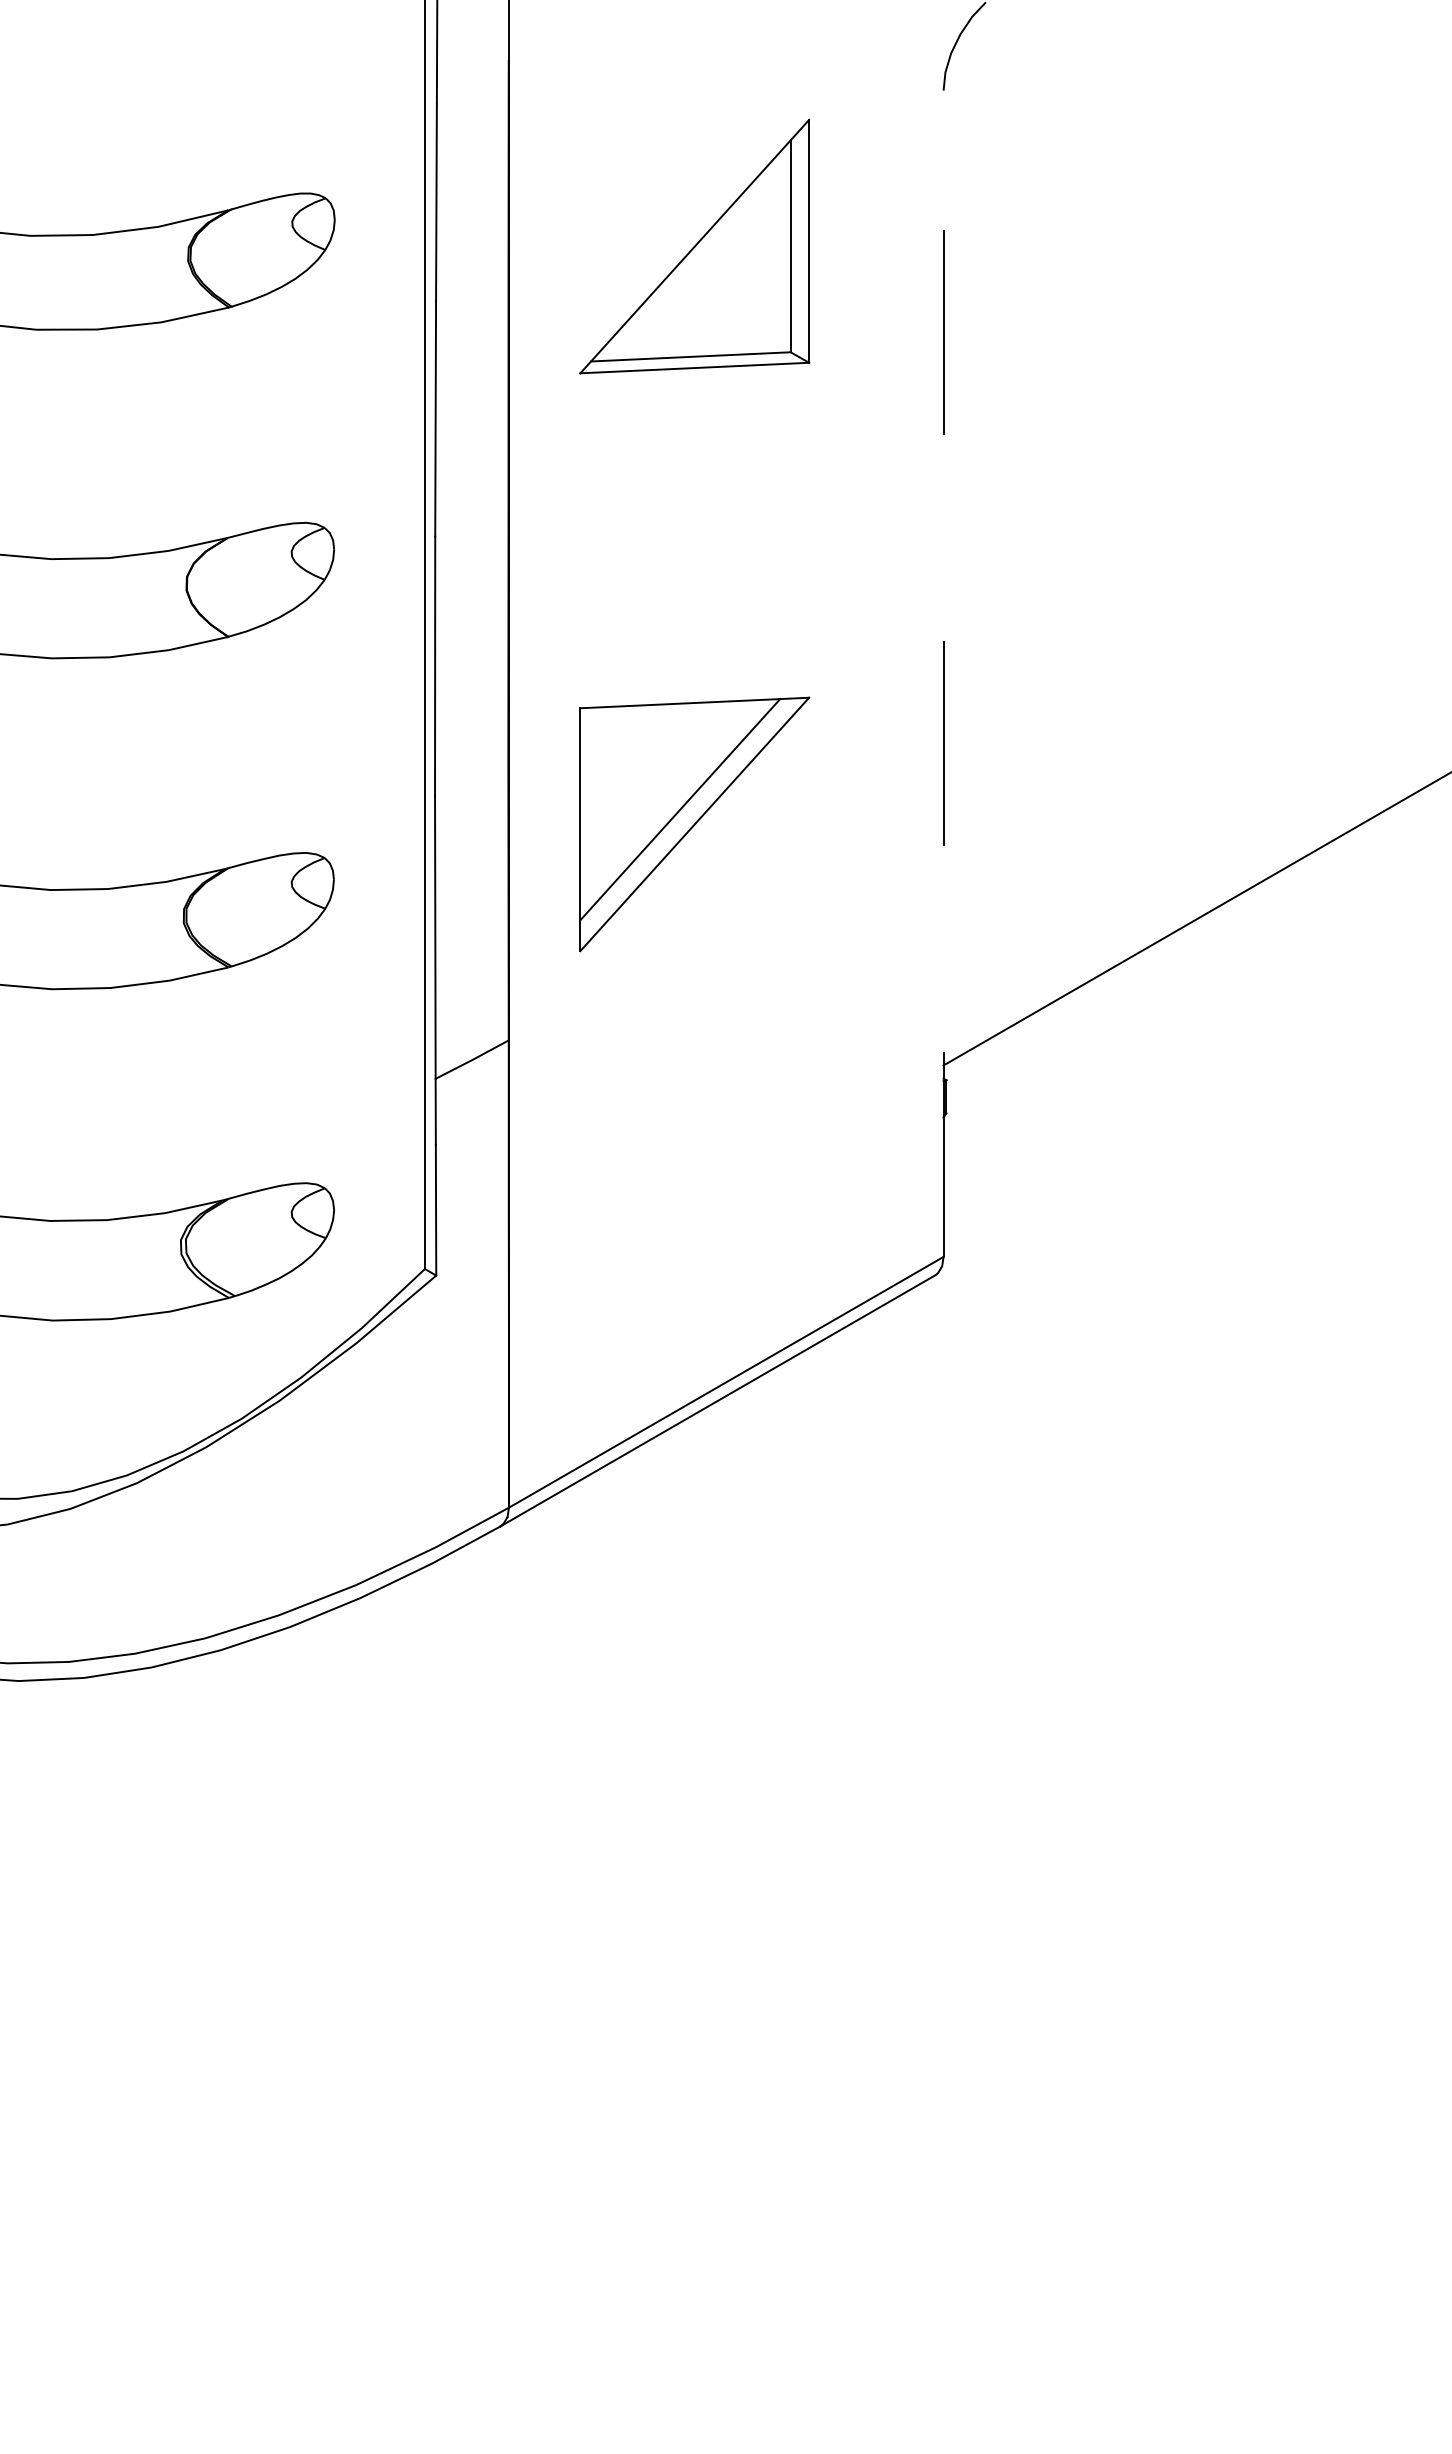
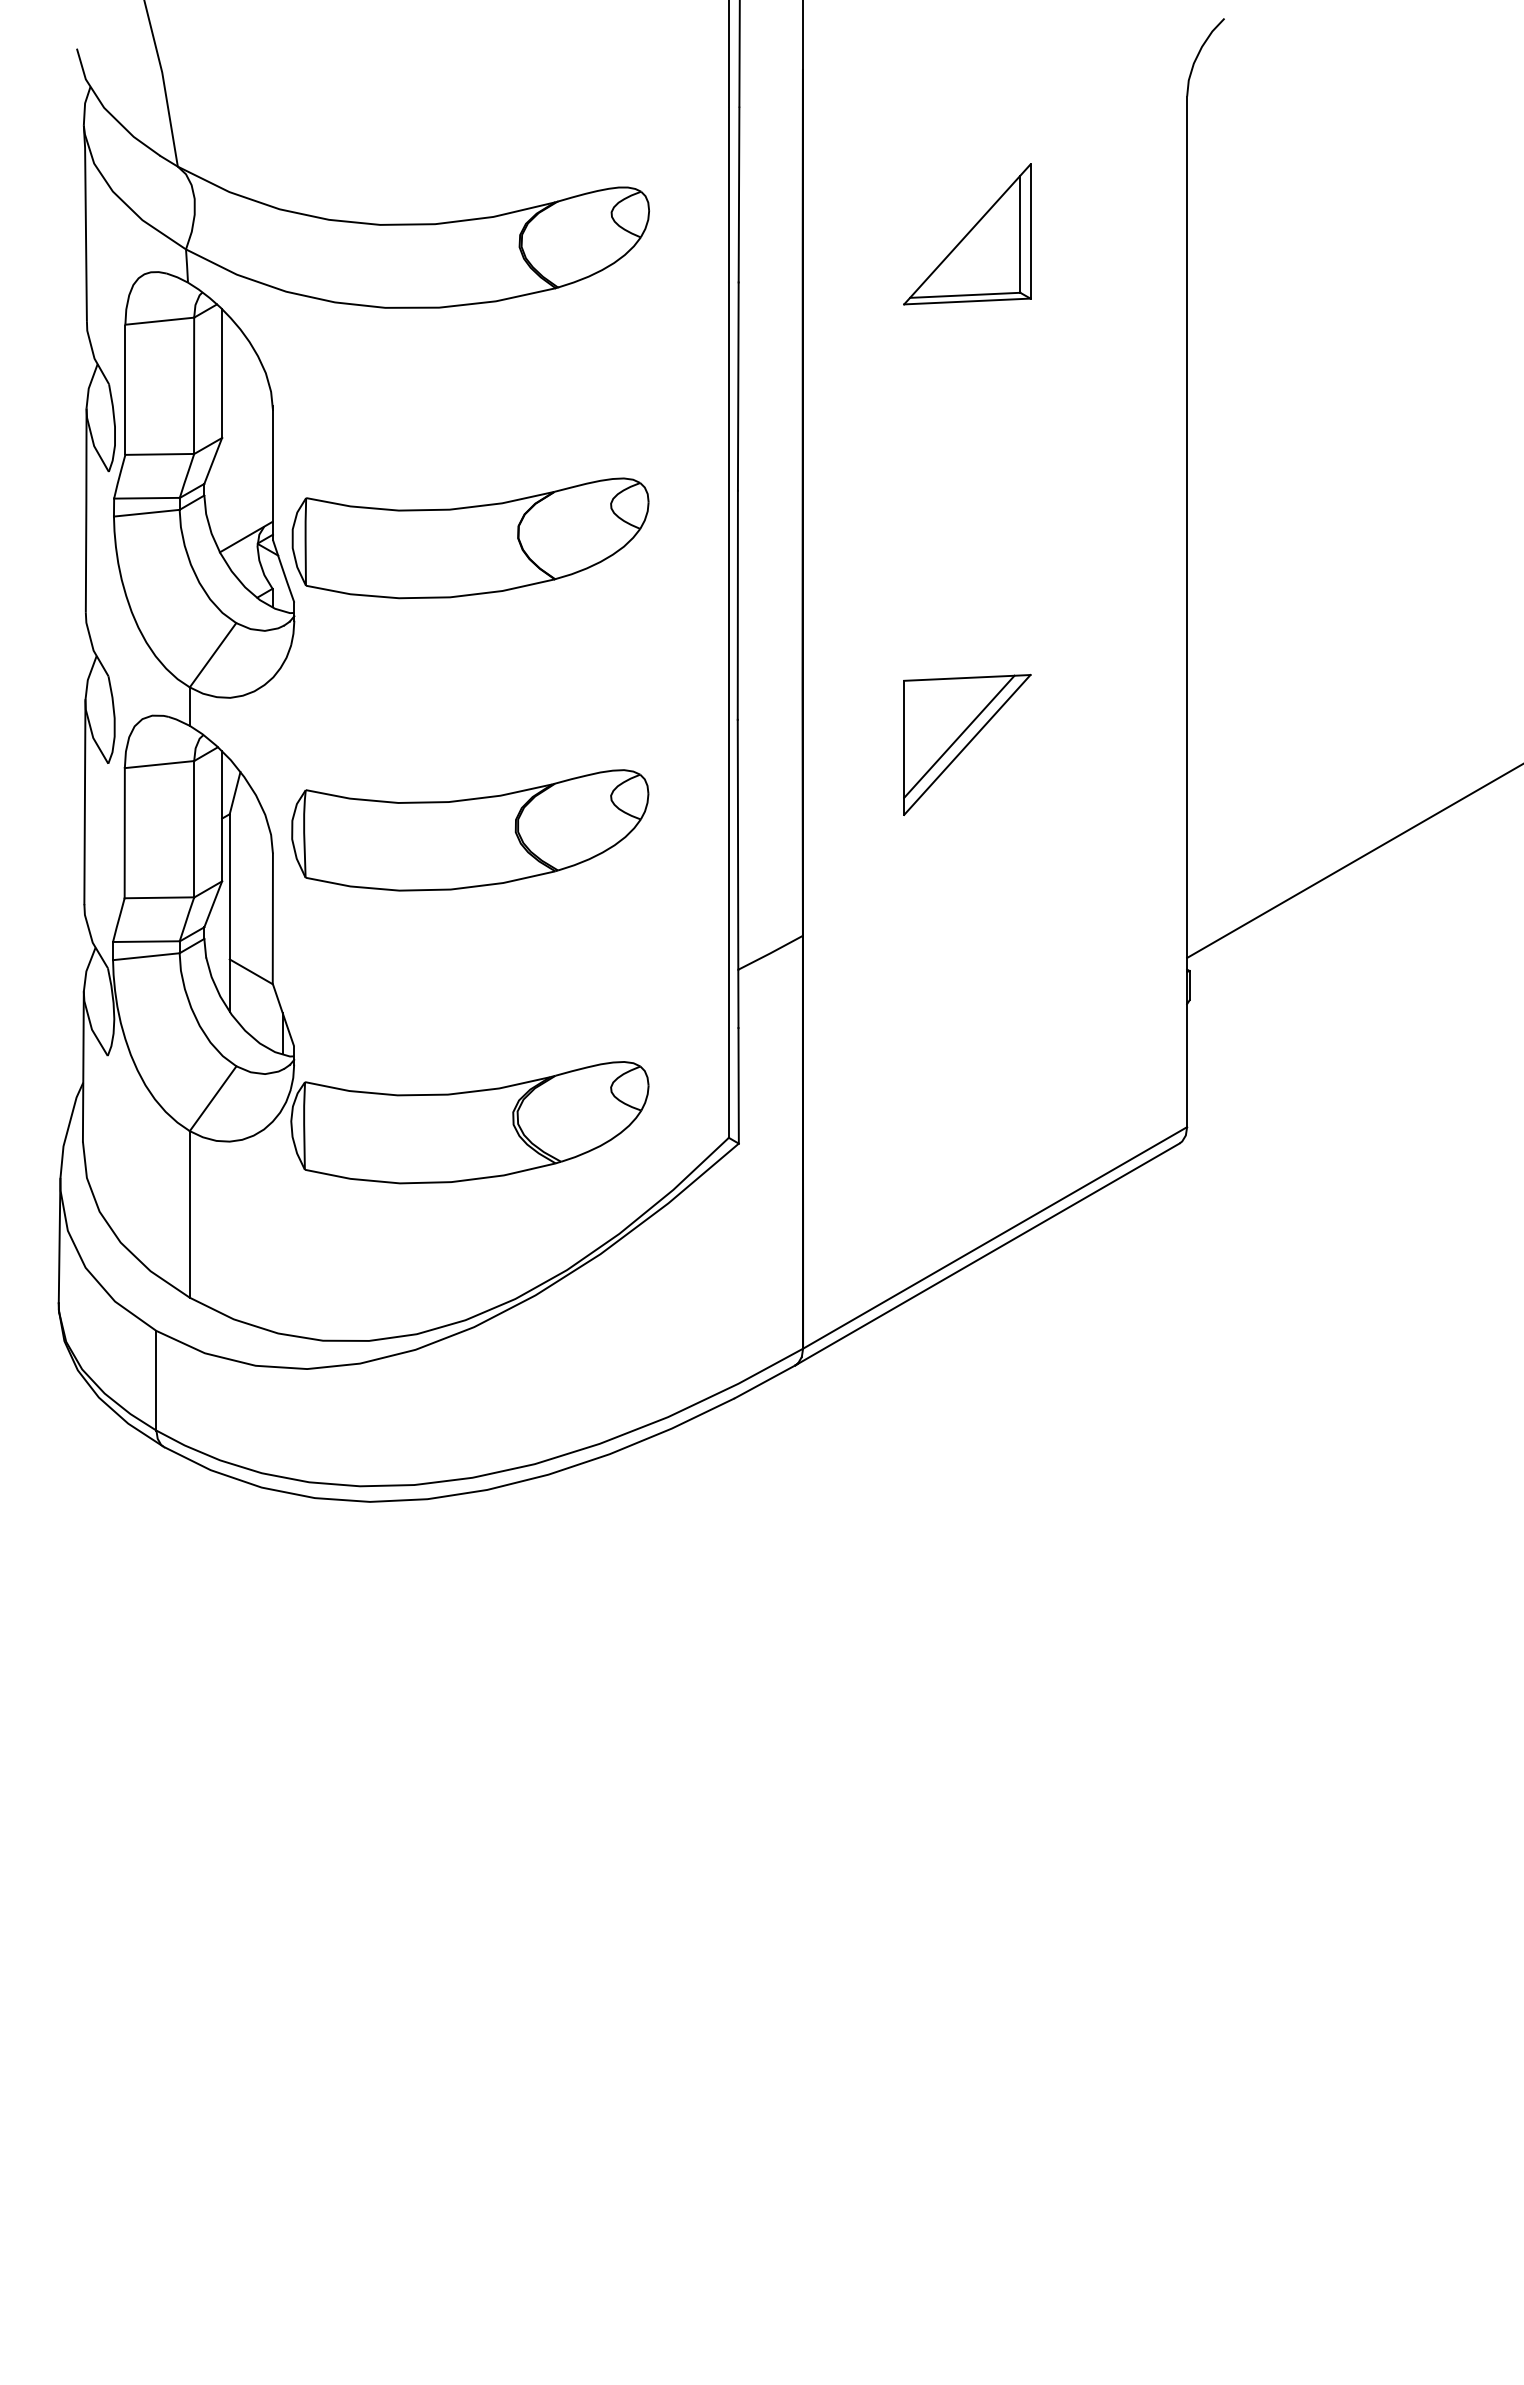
part: (695, 246) -> (967, 234), size x0.62
line: (944, 673) -> (1187, 611), dashed -> solid
part: (695, 823) -> (967, 744), size x0.62

